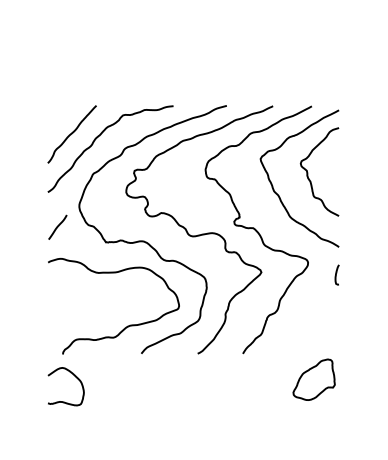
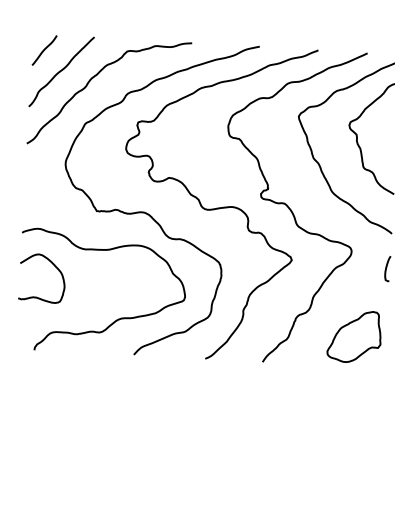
line: (57, 226) -> (44, 49), moved
curve: (74, 376) -> (53, 266), moved
part: (313, 379) -> (353, 336), moved

